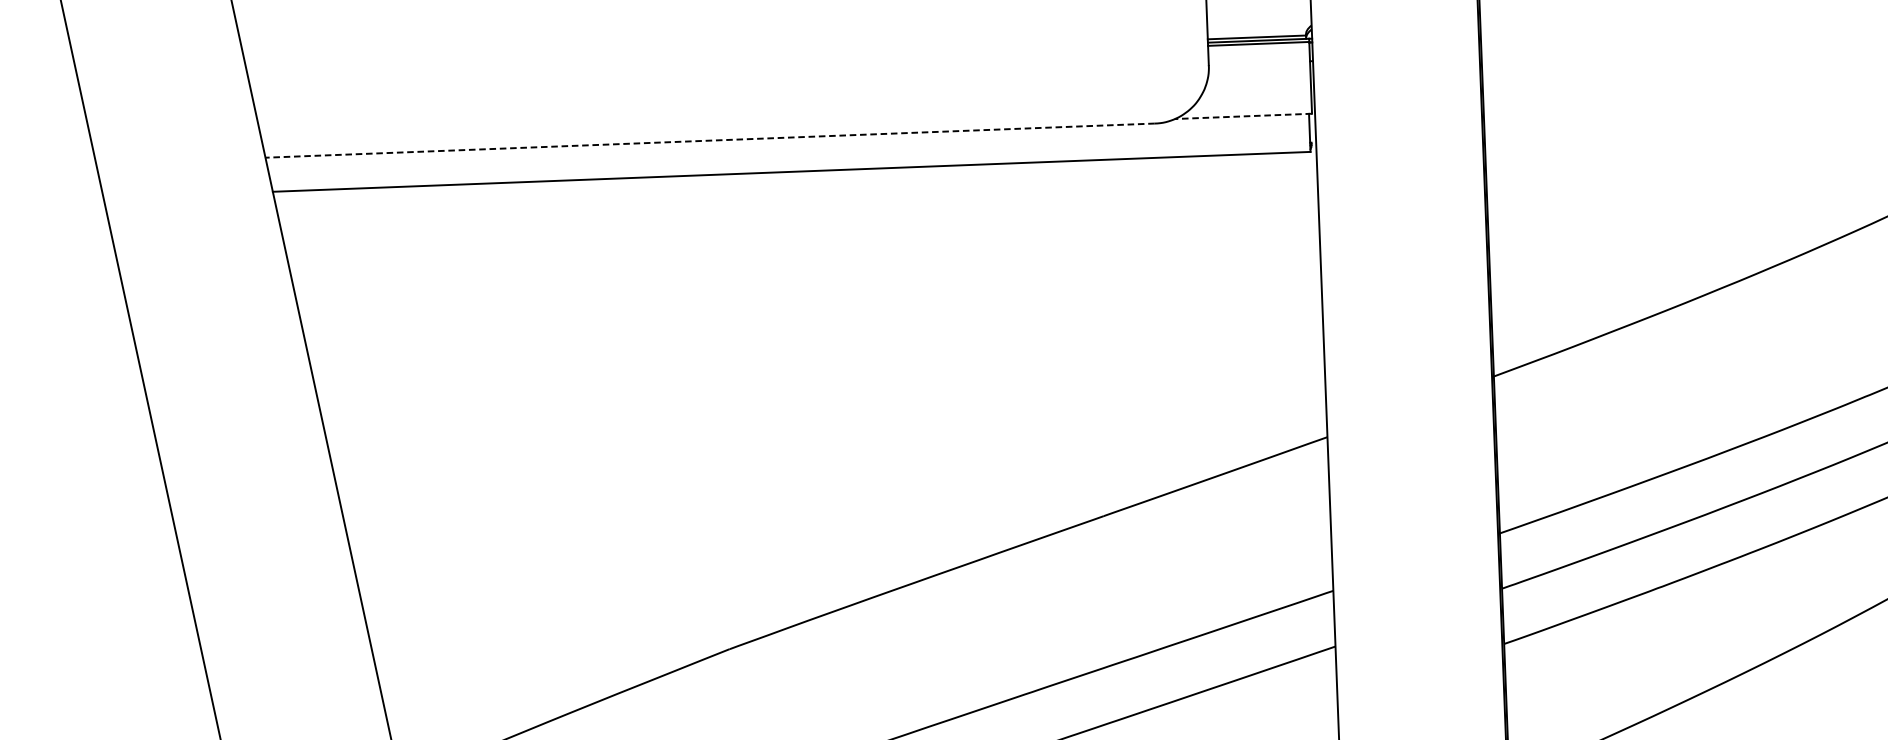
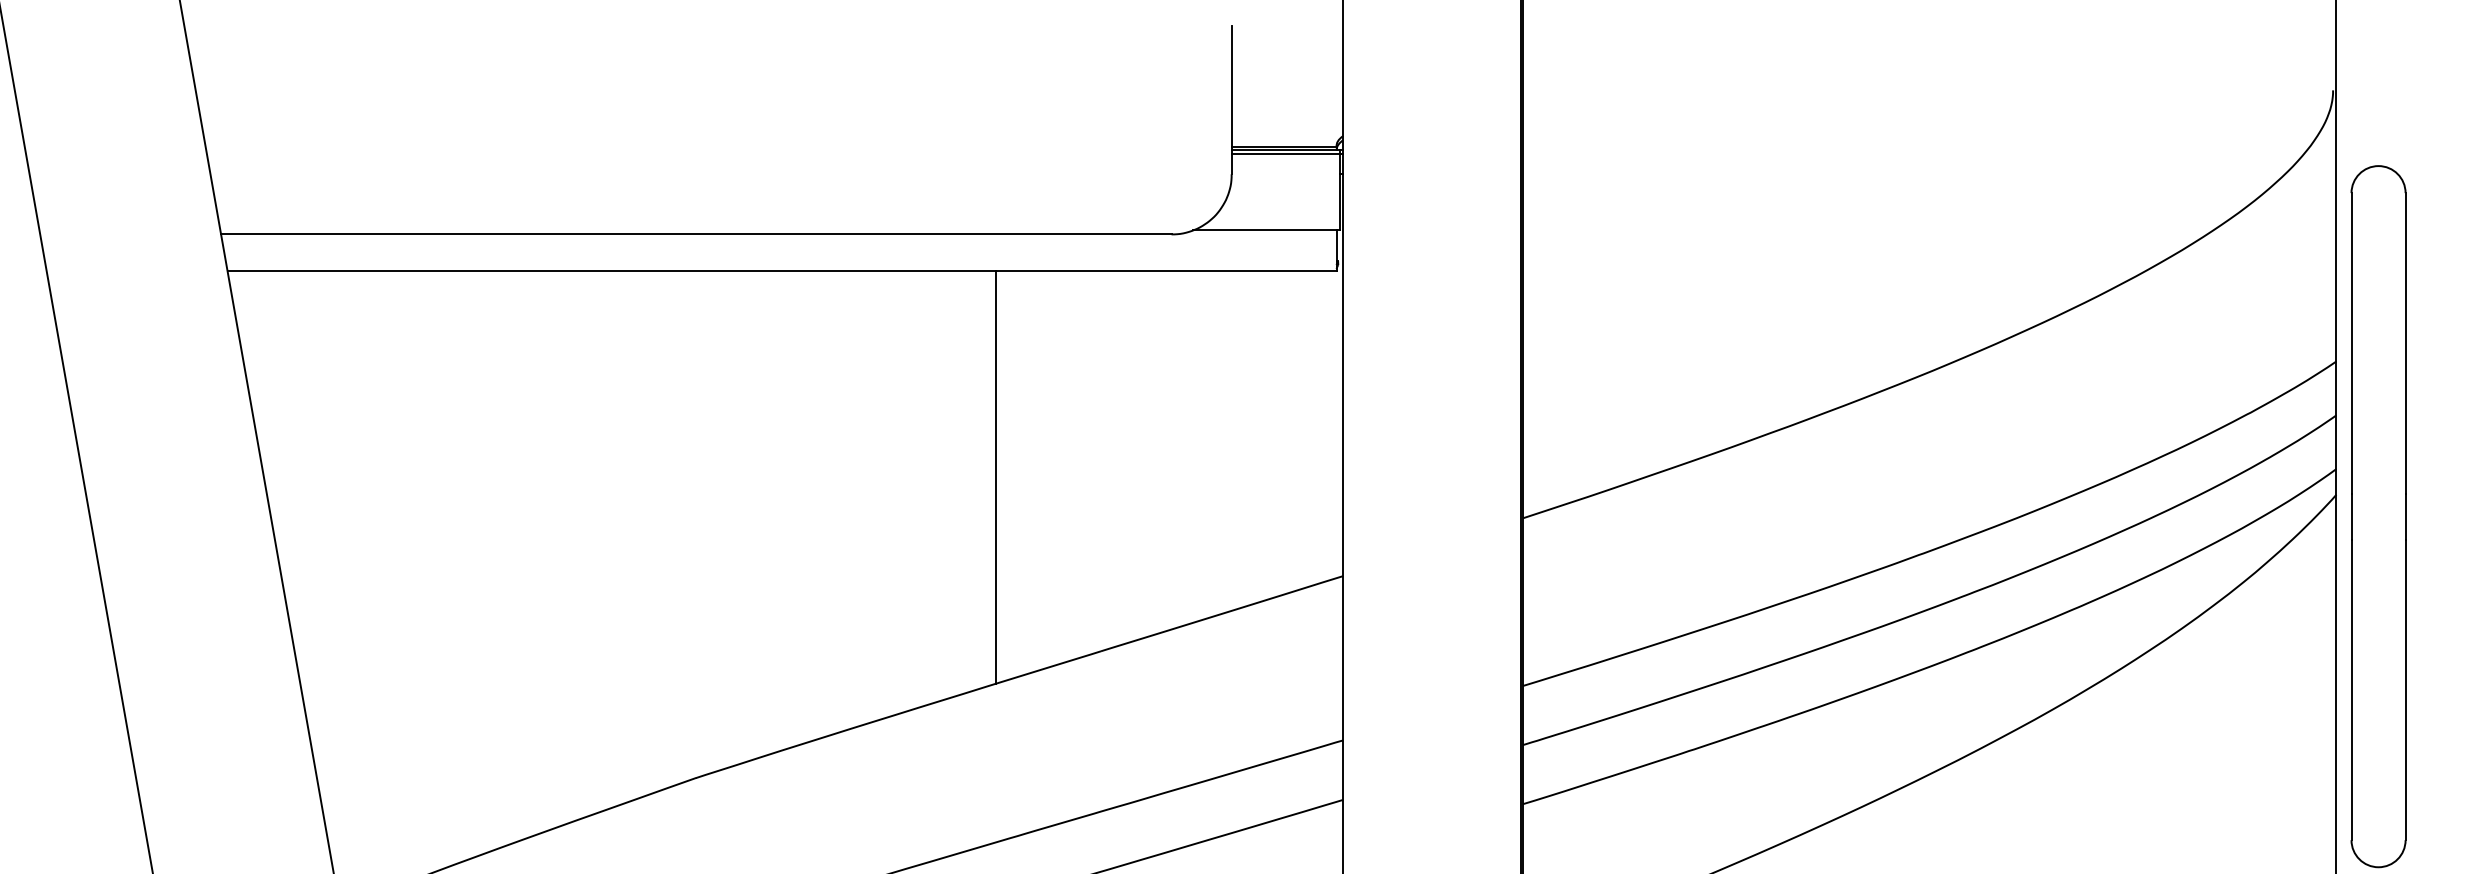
line: (1243, 116) -> (1266, 230), dashed -> solid
line: (709, 140) -> (695, 234), dashed -> solid
line: (998, 357) -> (995, 477), added

